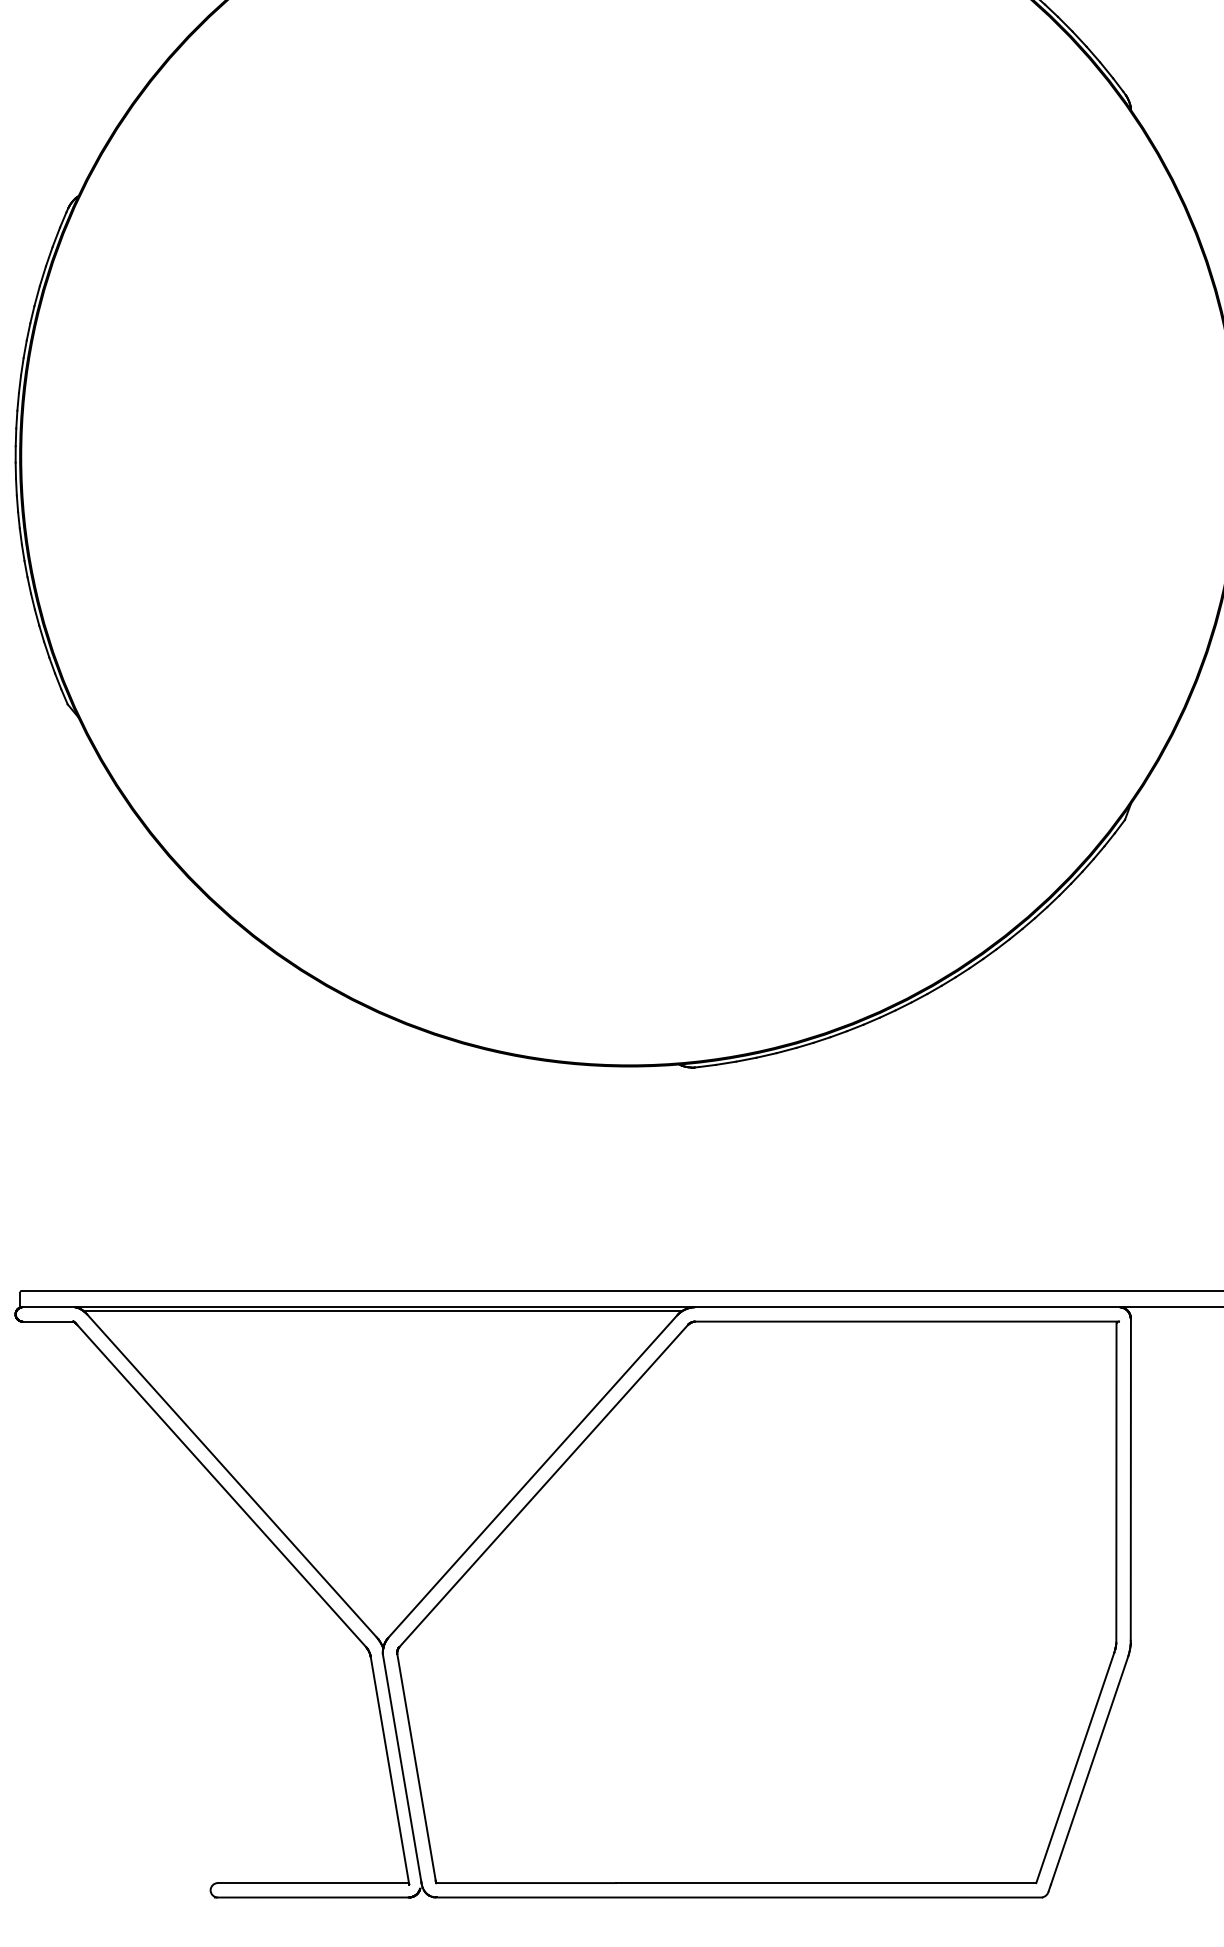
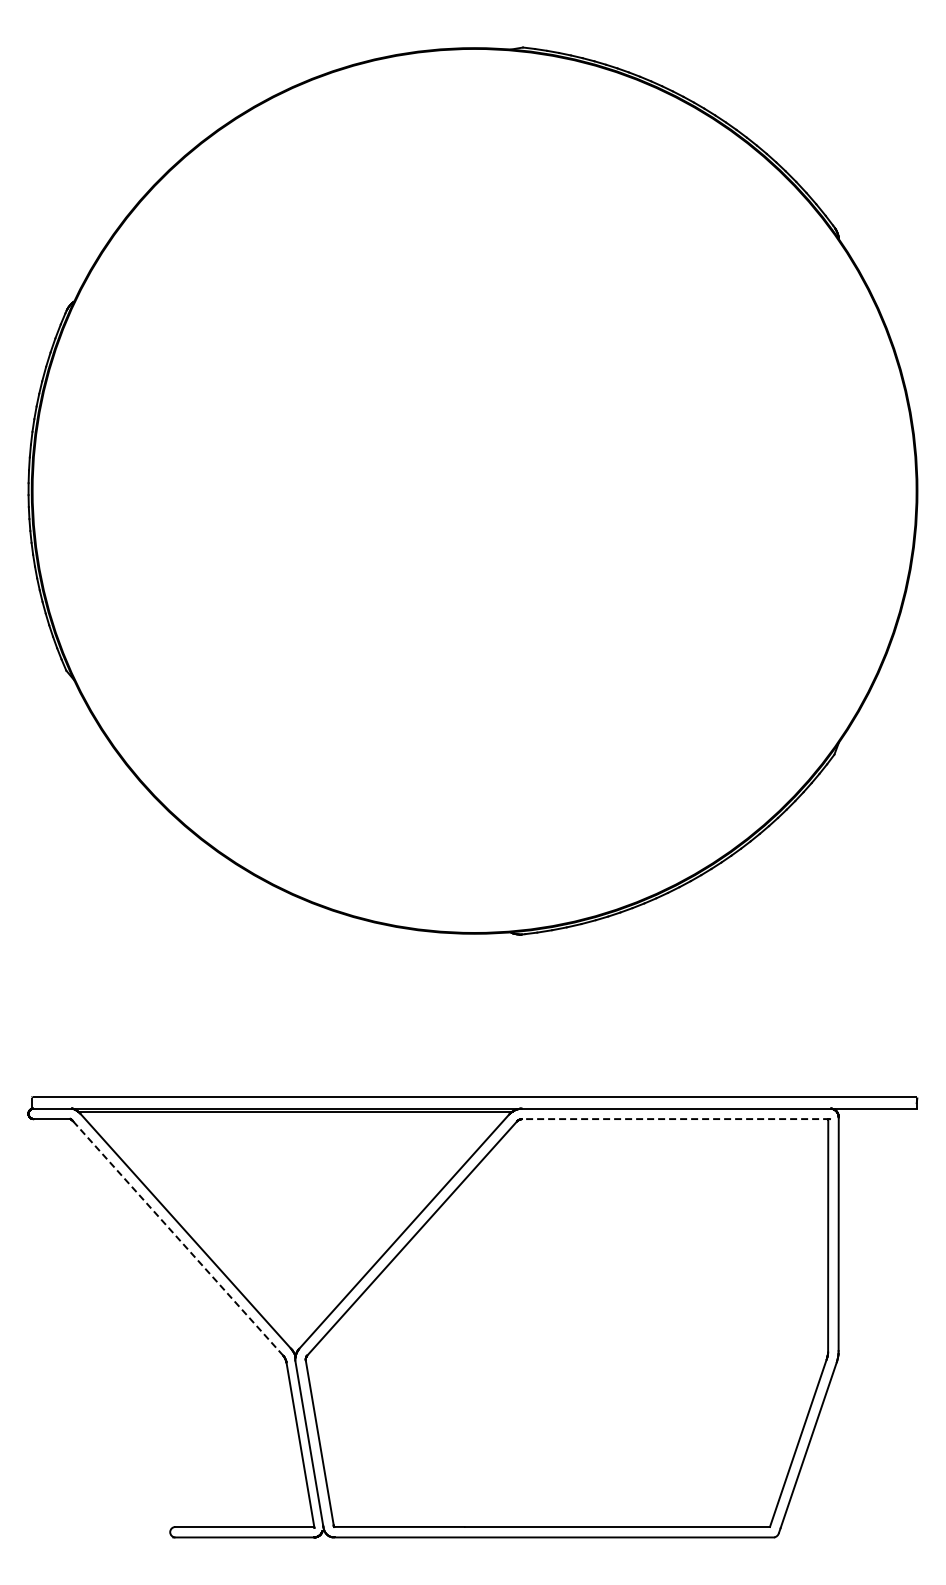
line: (907, 1322) -> (676, 1119), solid -> dashed
line: (222, 1485) -> (178, 1238), solid -> dashed

